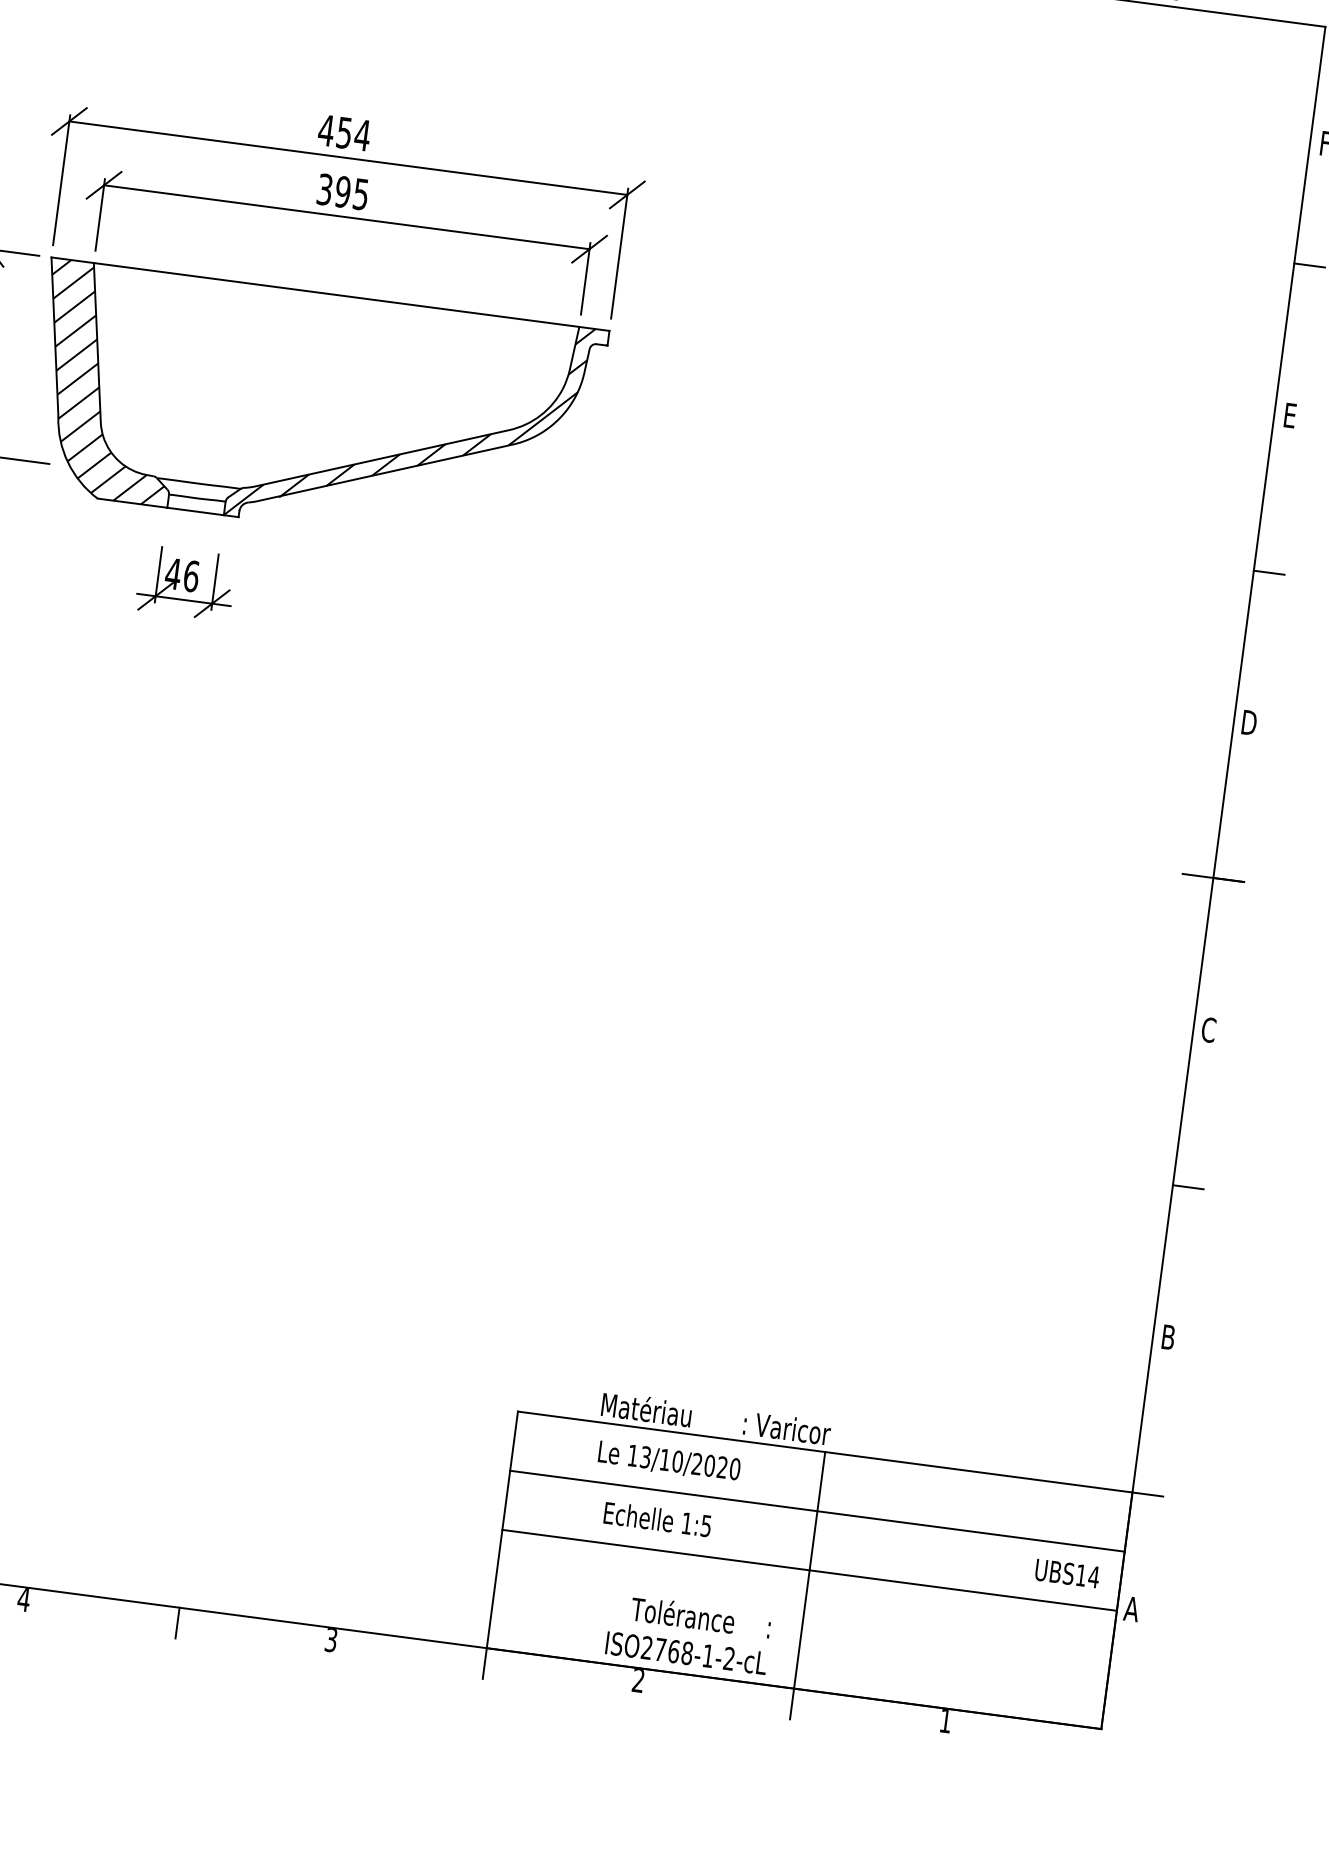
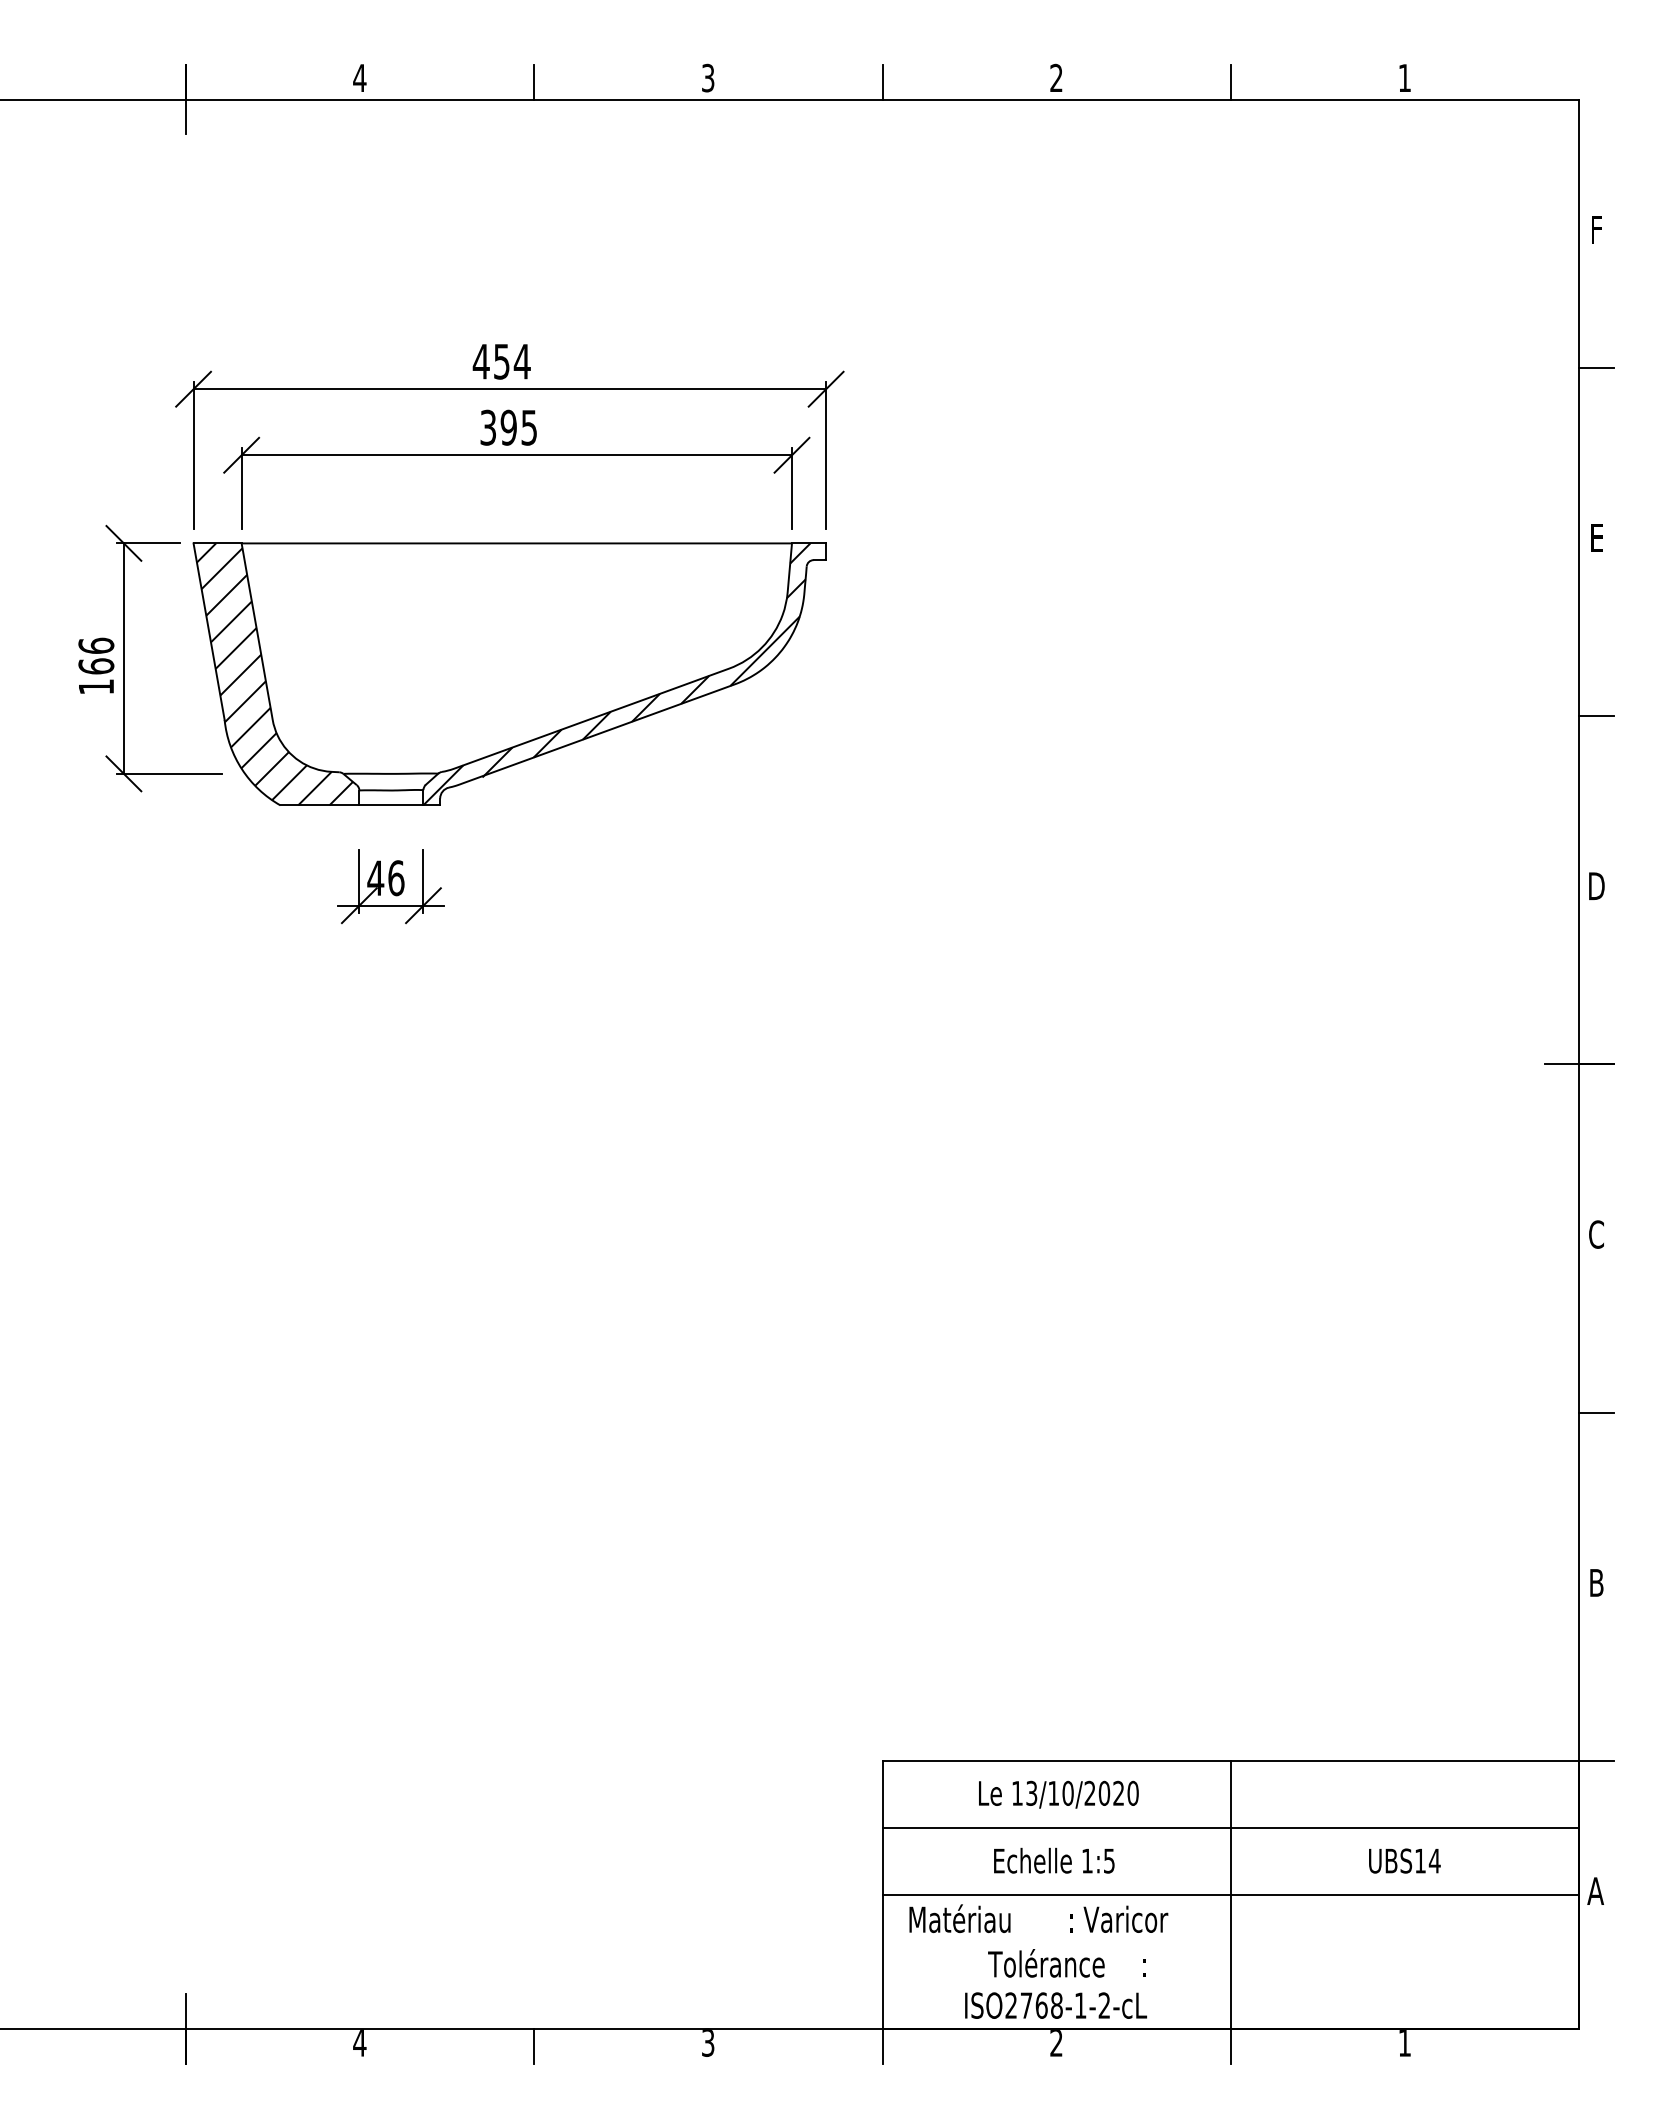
text: (716, 1418) -> (1038, 1918), moved
text: (1067, 1573) -> (1404, 1860), moved
text: (688, 1633) -> (1055, 1983), moved

